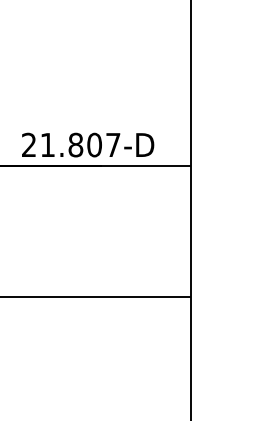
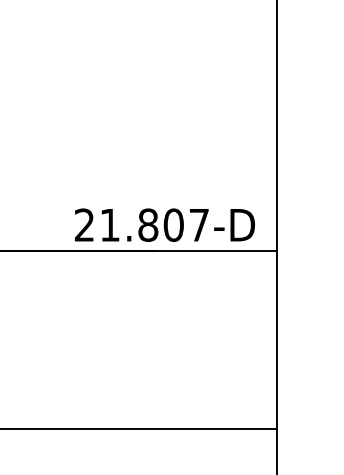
text: (88, 144) -> (165, 224), moved

